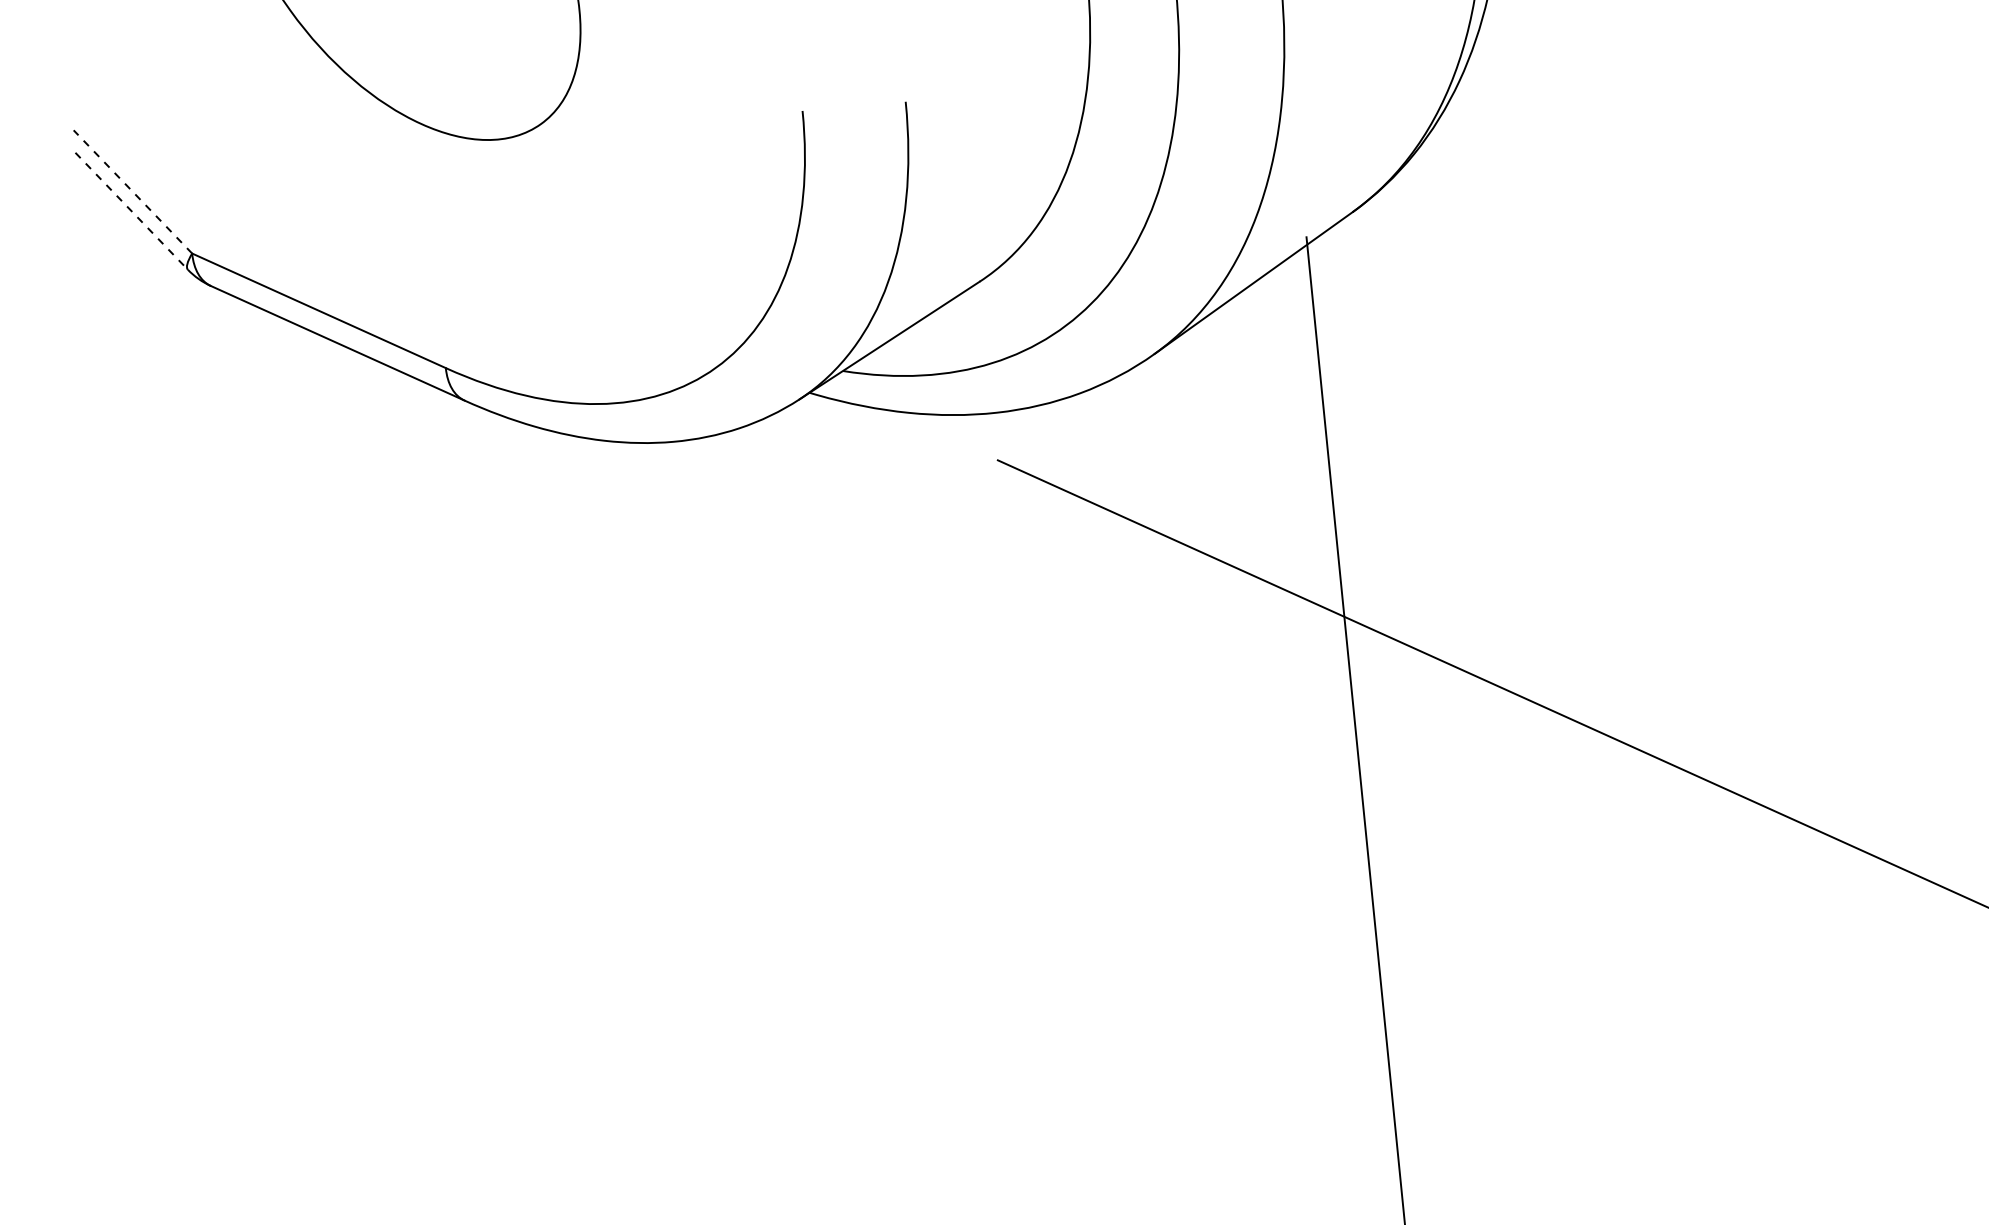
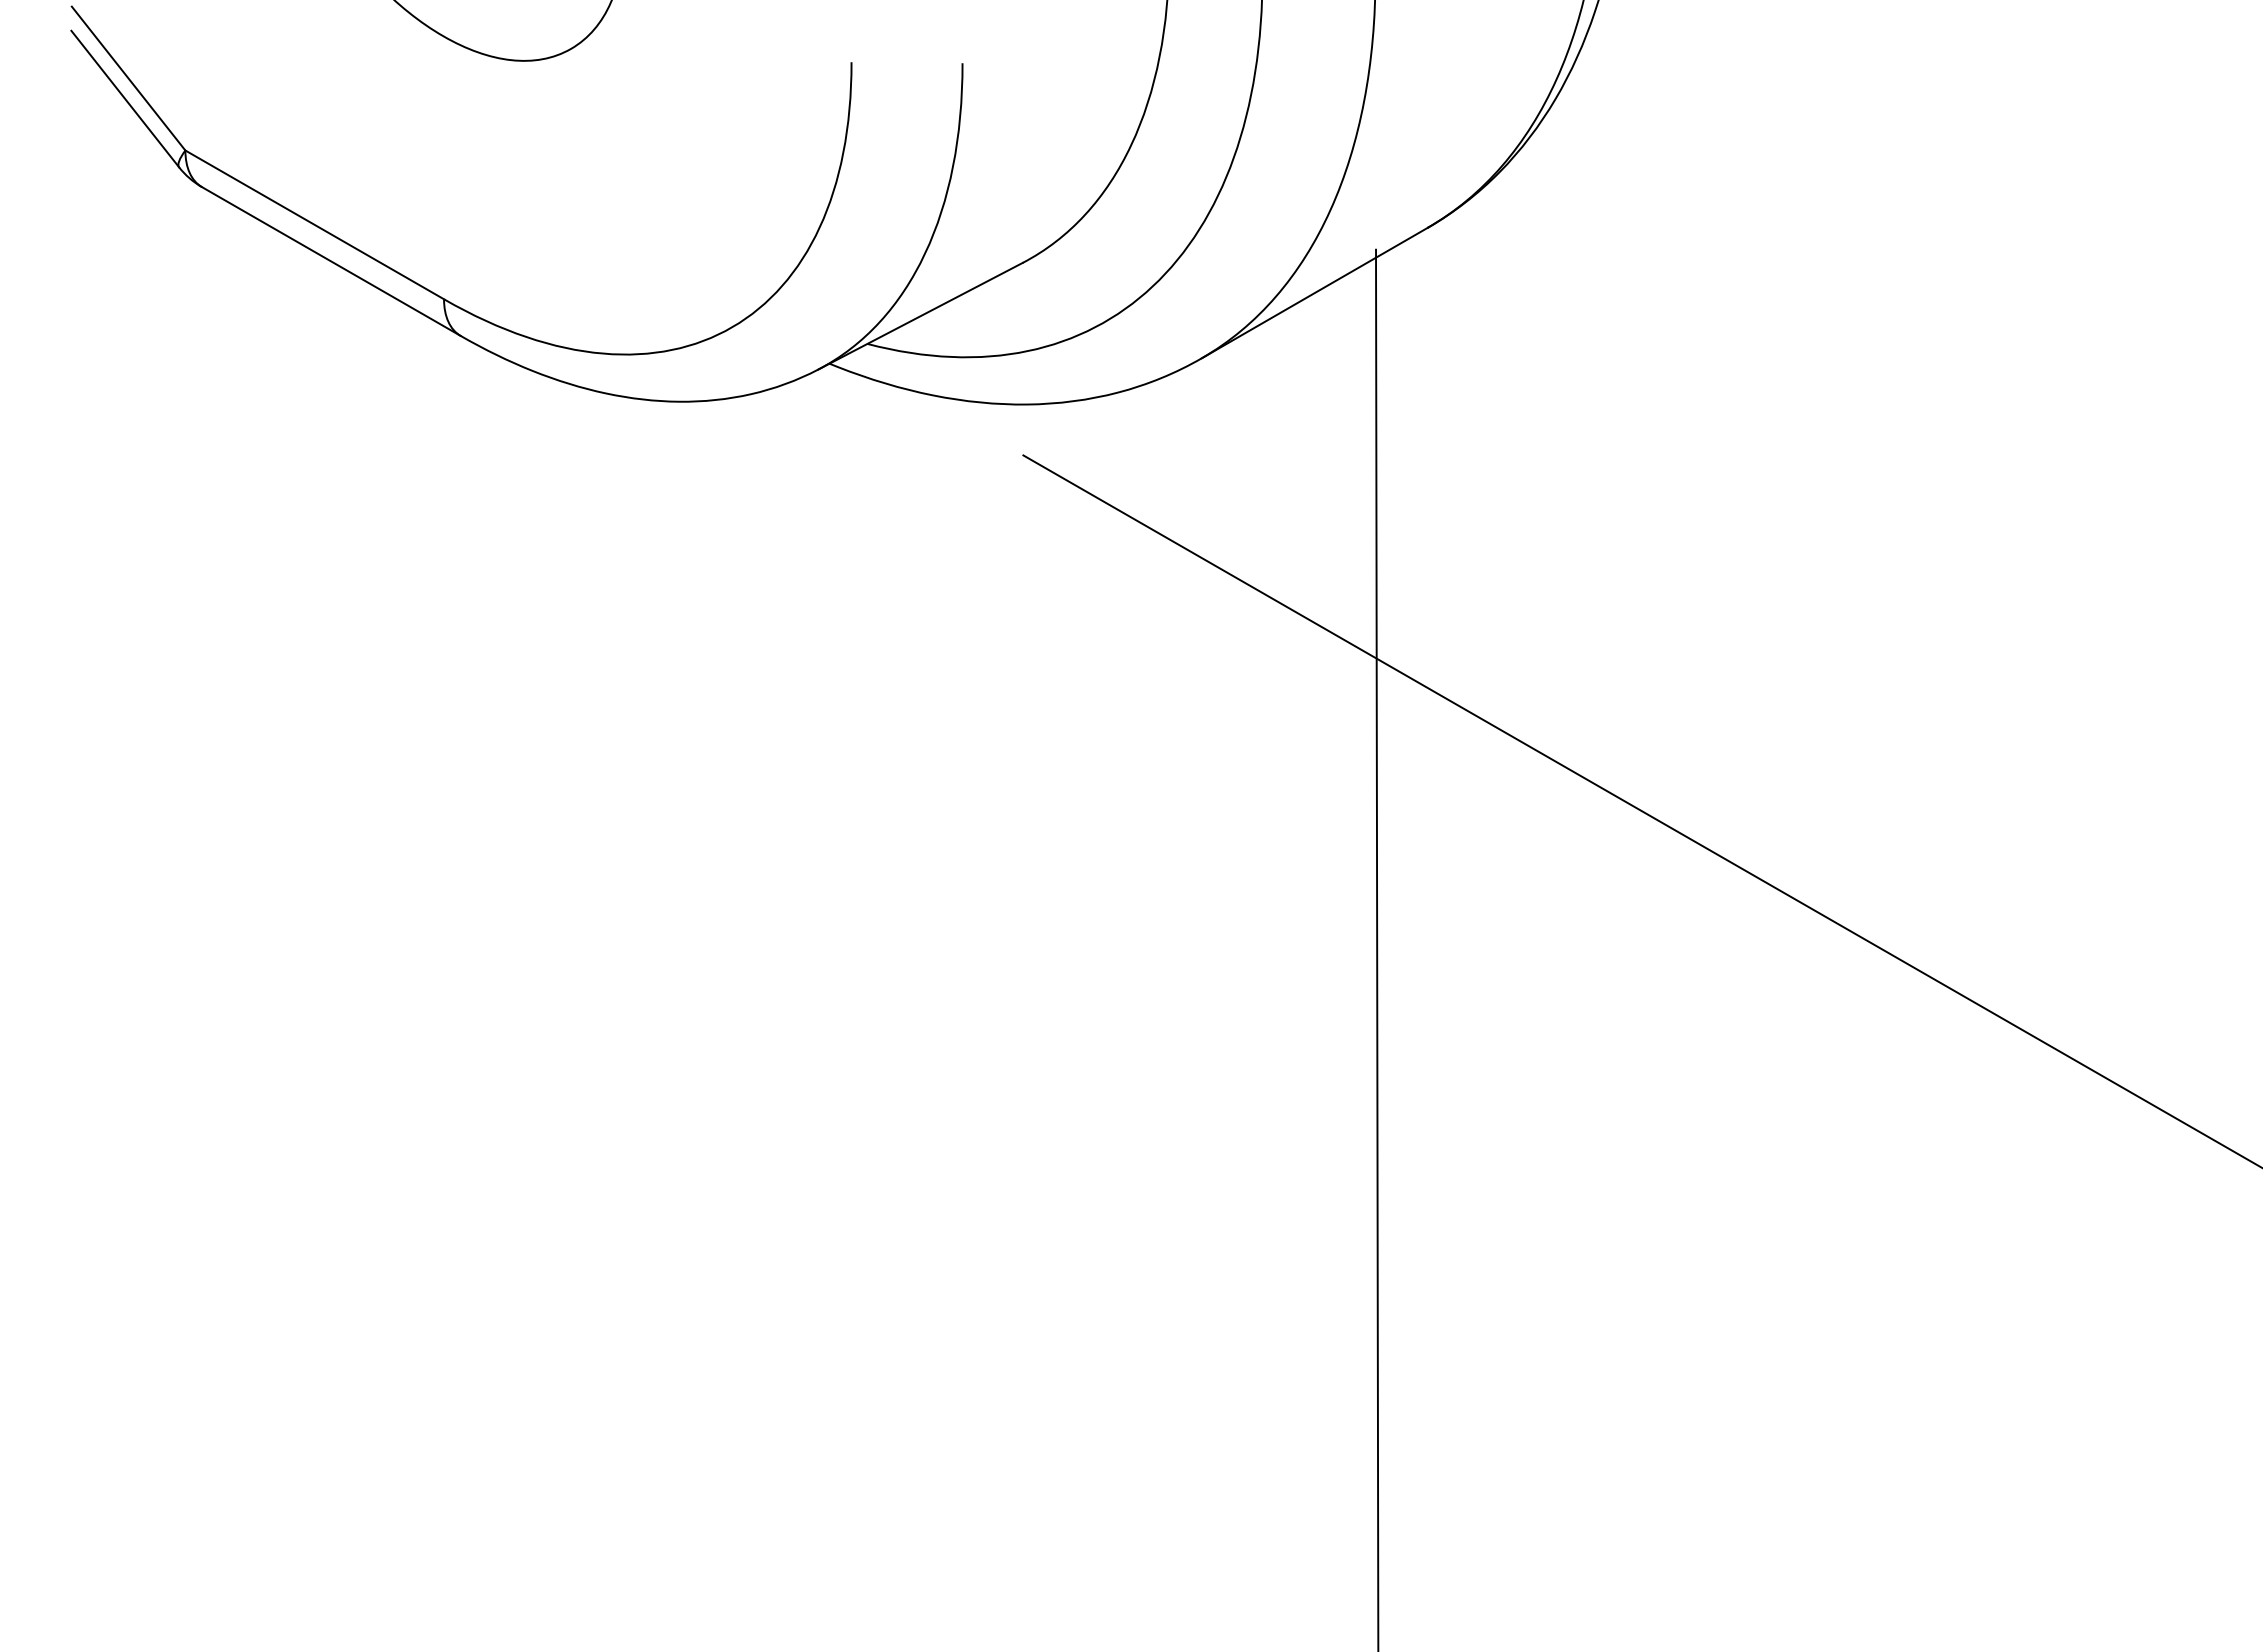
line: (132, 191) -> (128, 78), dashed -> solid
line: (131, 211) -> (125, 99), dashed -> solid

